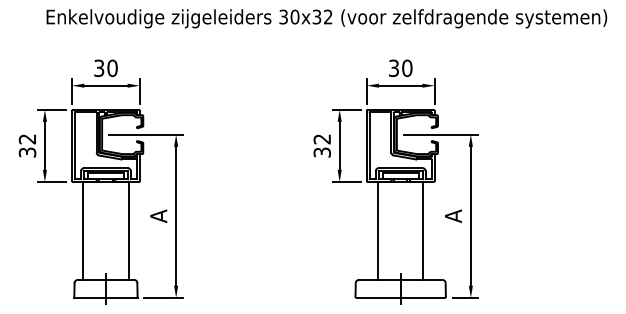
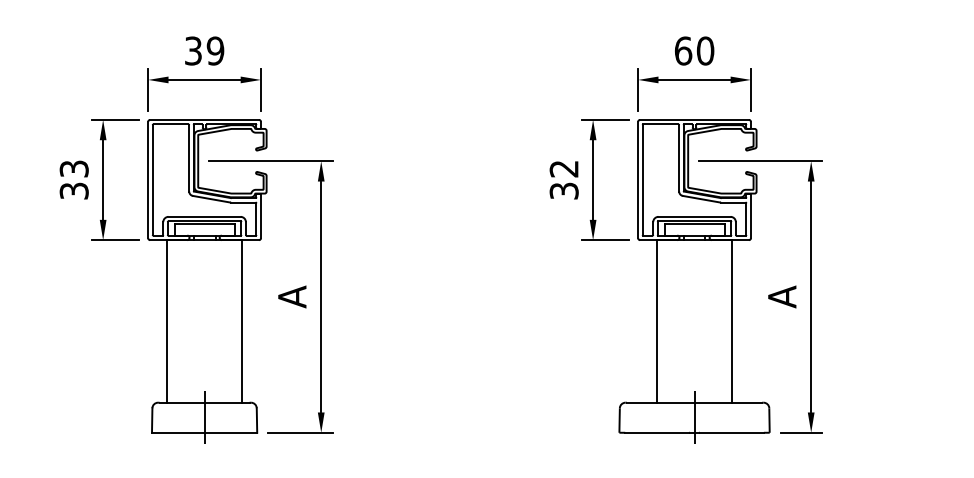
text: (112, 68) -> (215, 51), 30 -> 39
text: (393, 68) -> (682, 51), 30 -> 60
text: (27, 139) -> (74, 169), 32 -> 33

